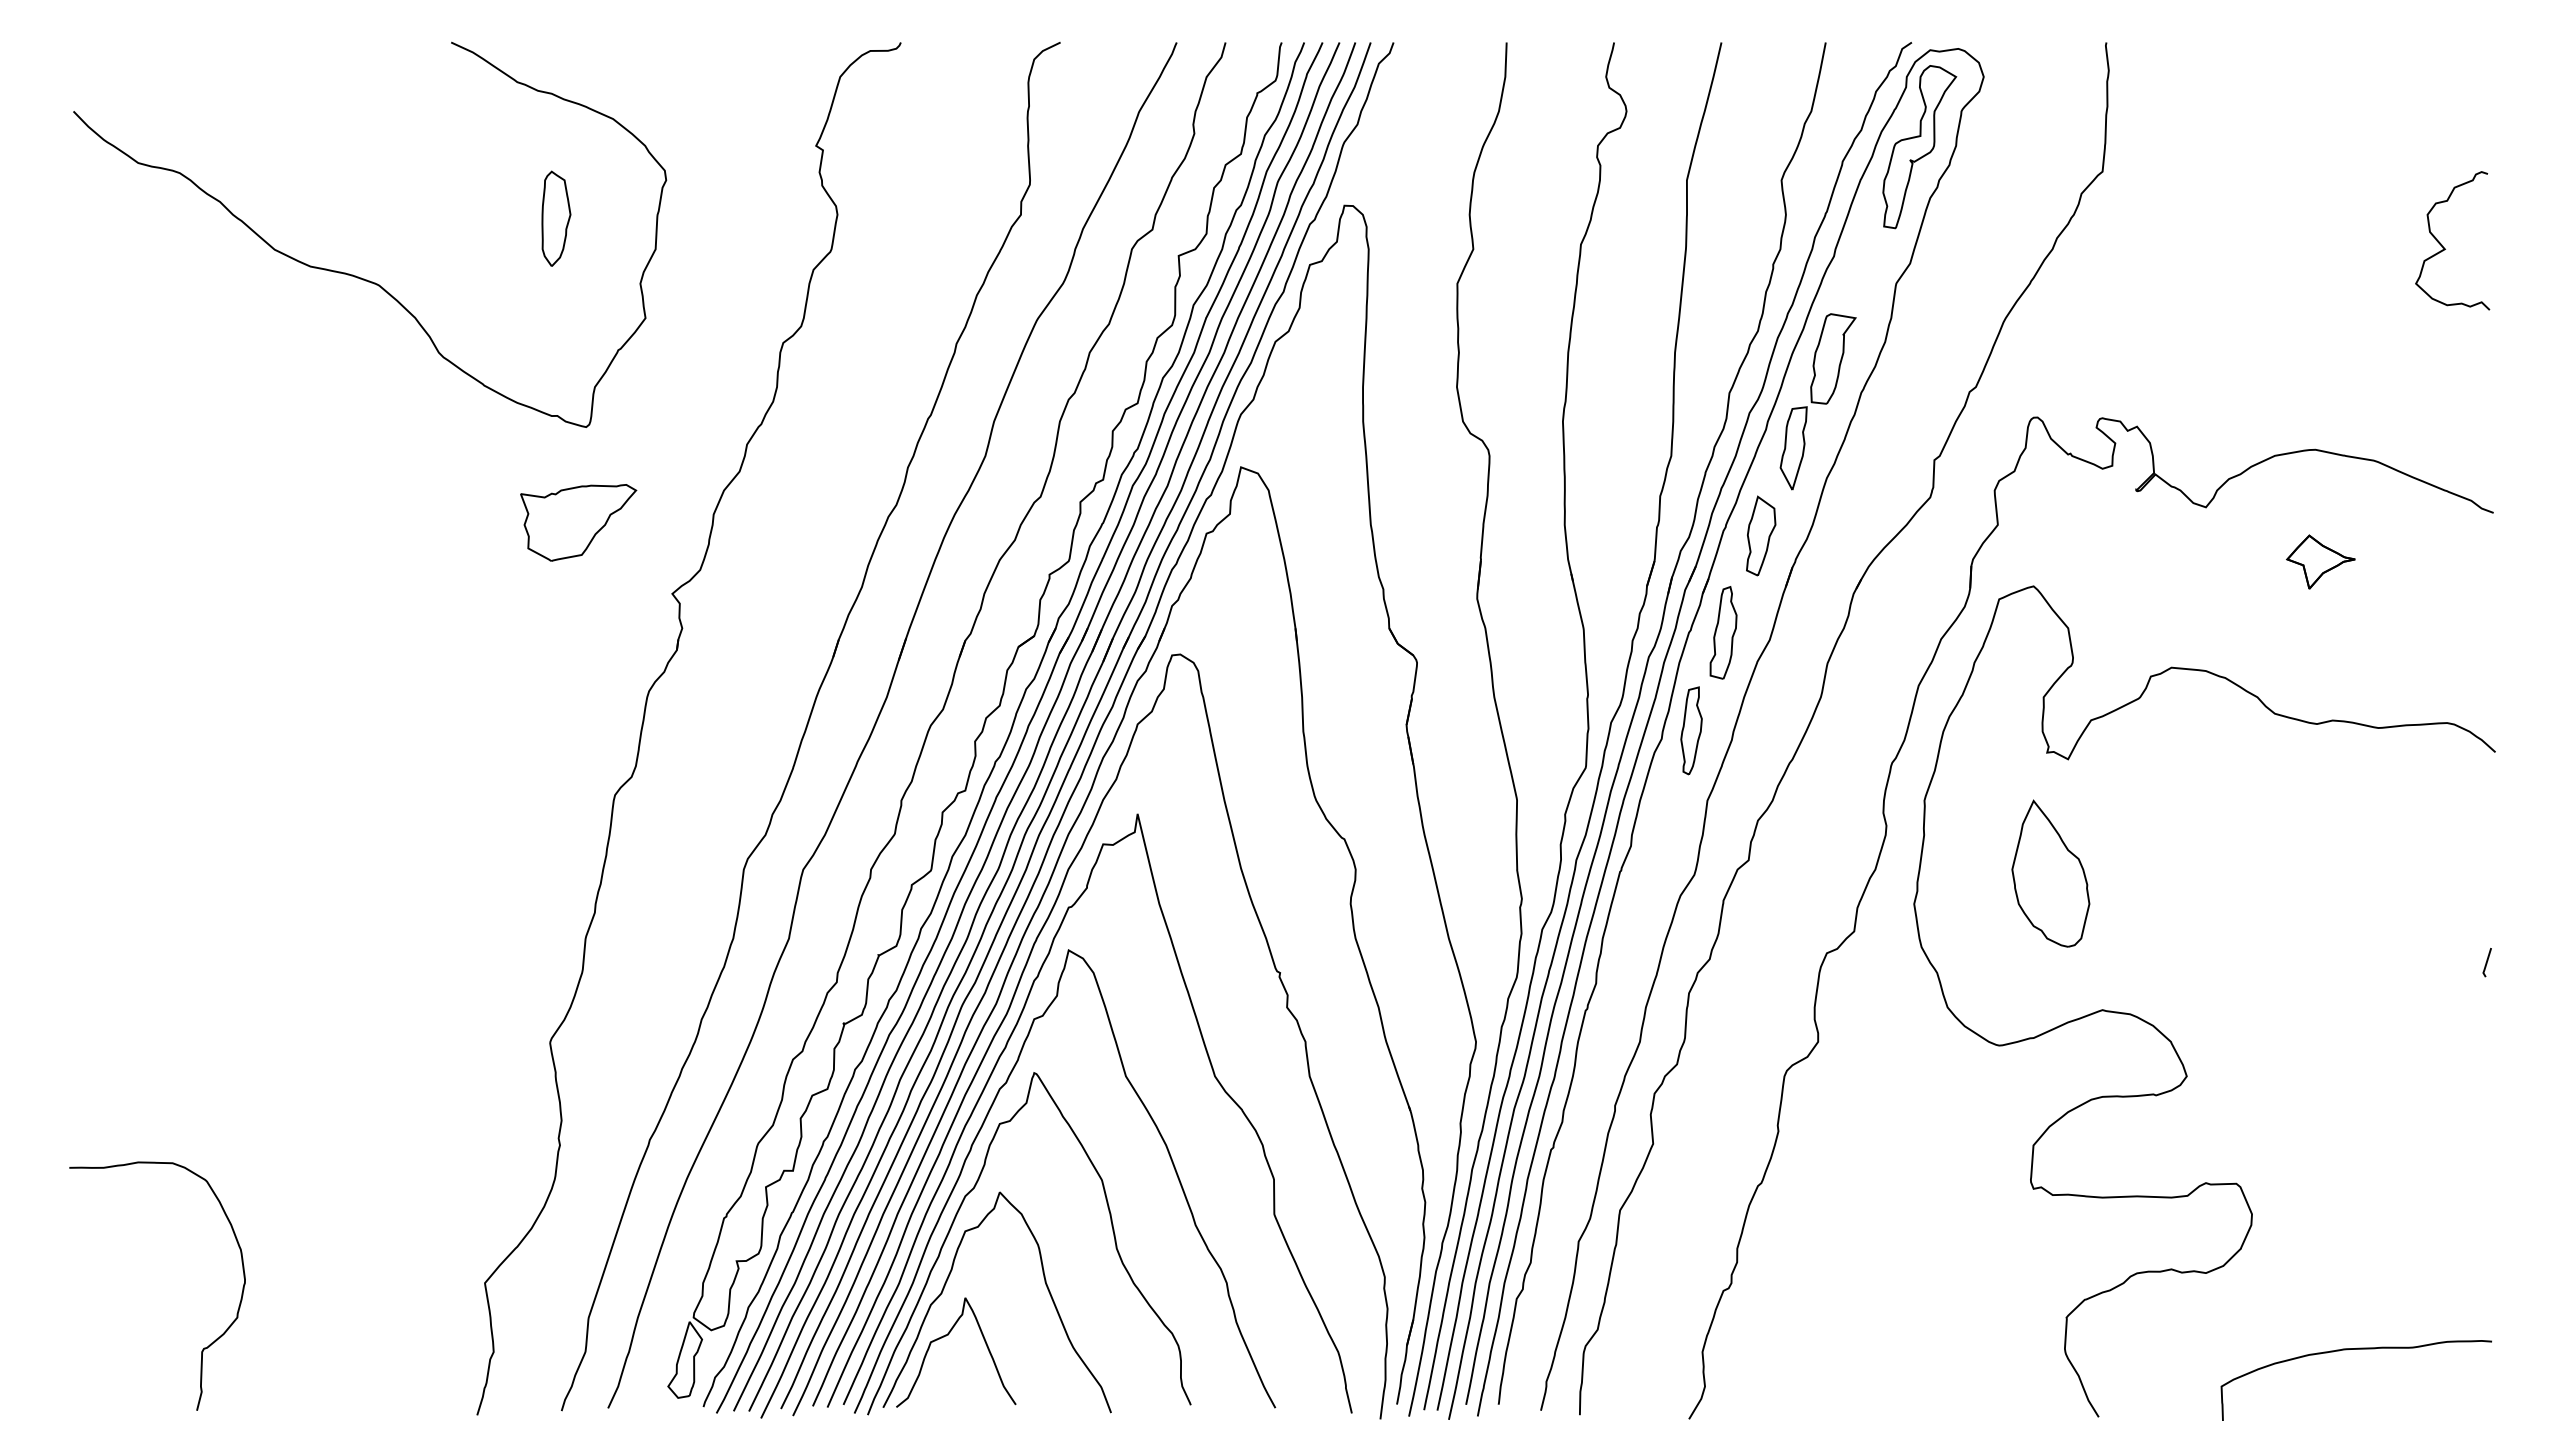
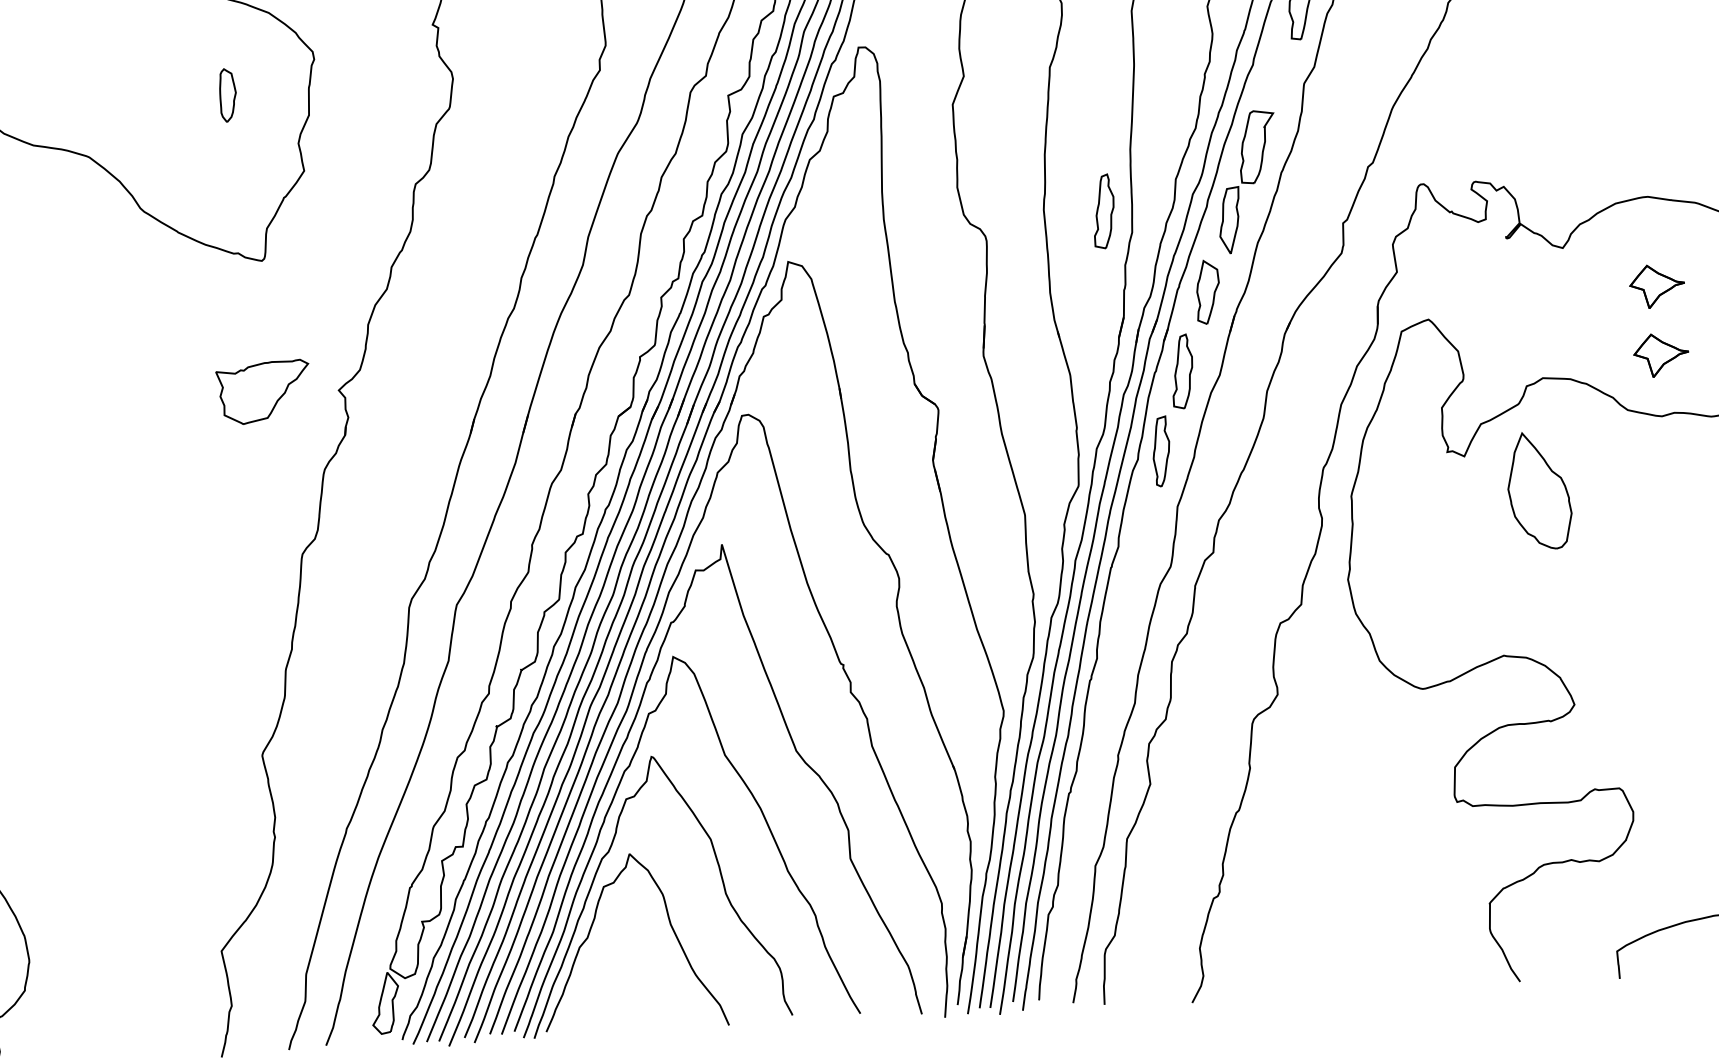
part: (556, 218) -> (228, 95), size x0.7
part: (1637, 427) -> (1103, 211), added
part: (578, 522) -> (263, 392), moved
part: (2320, 647) -> (1661, 354), added
part: (2050, 873) -> (1539, 490), moved
curve: (948, 1335) -> (595, 971), removed

